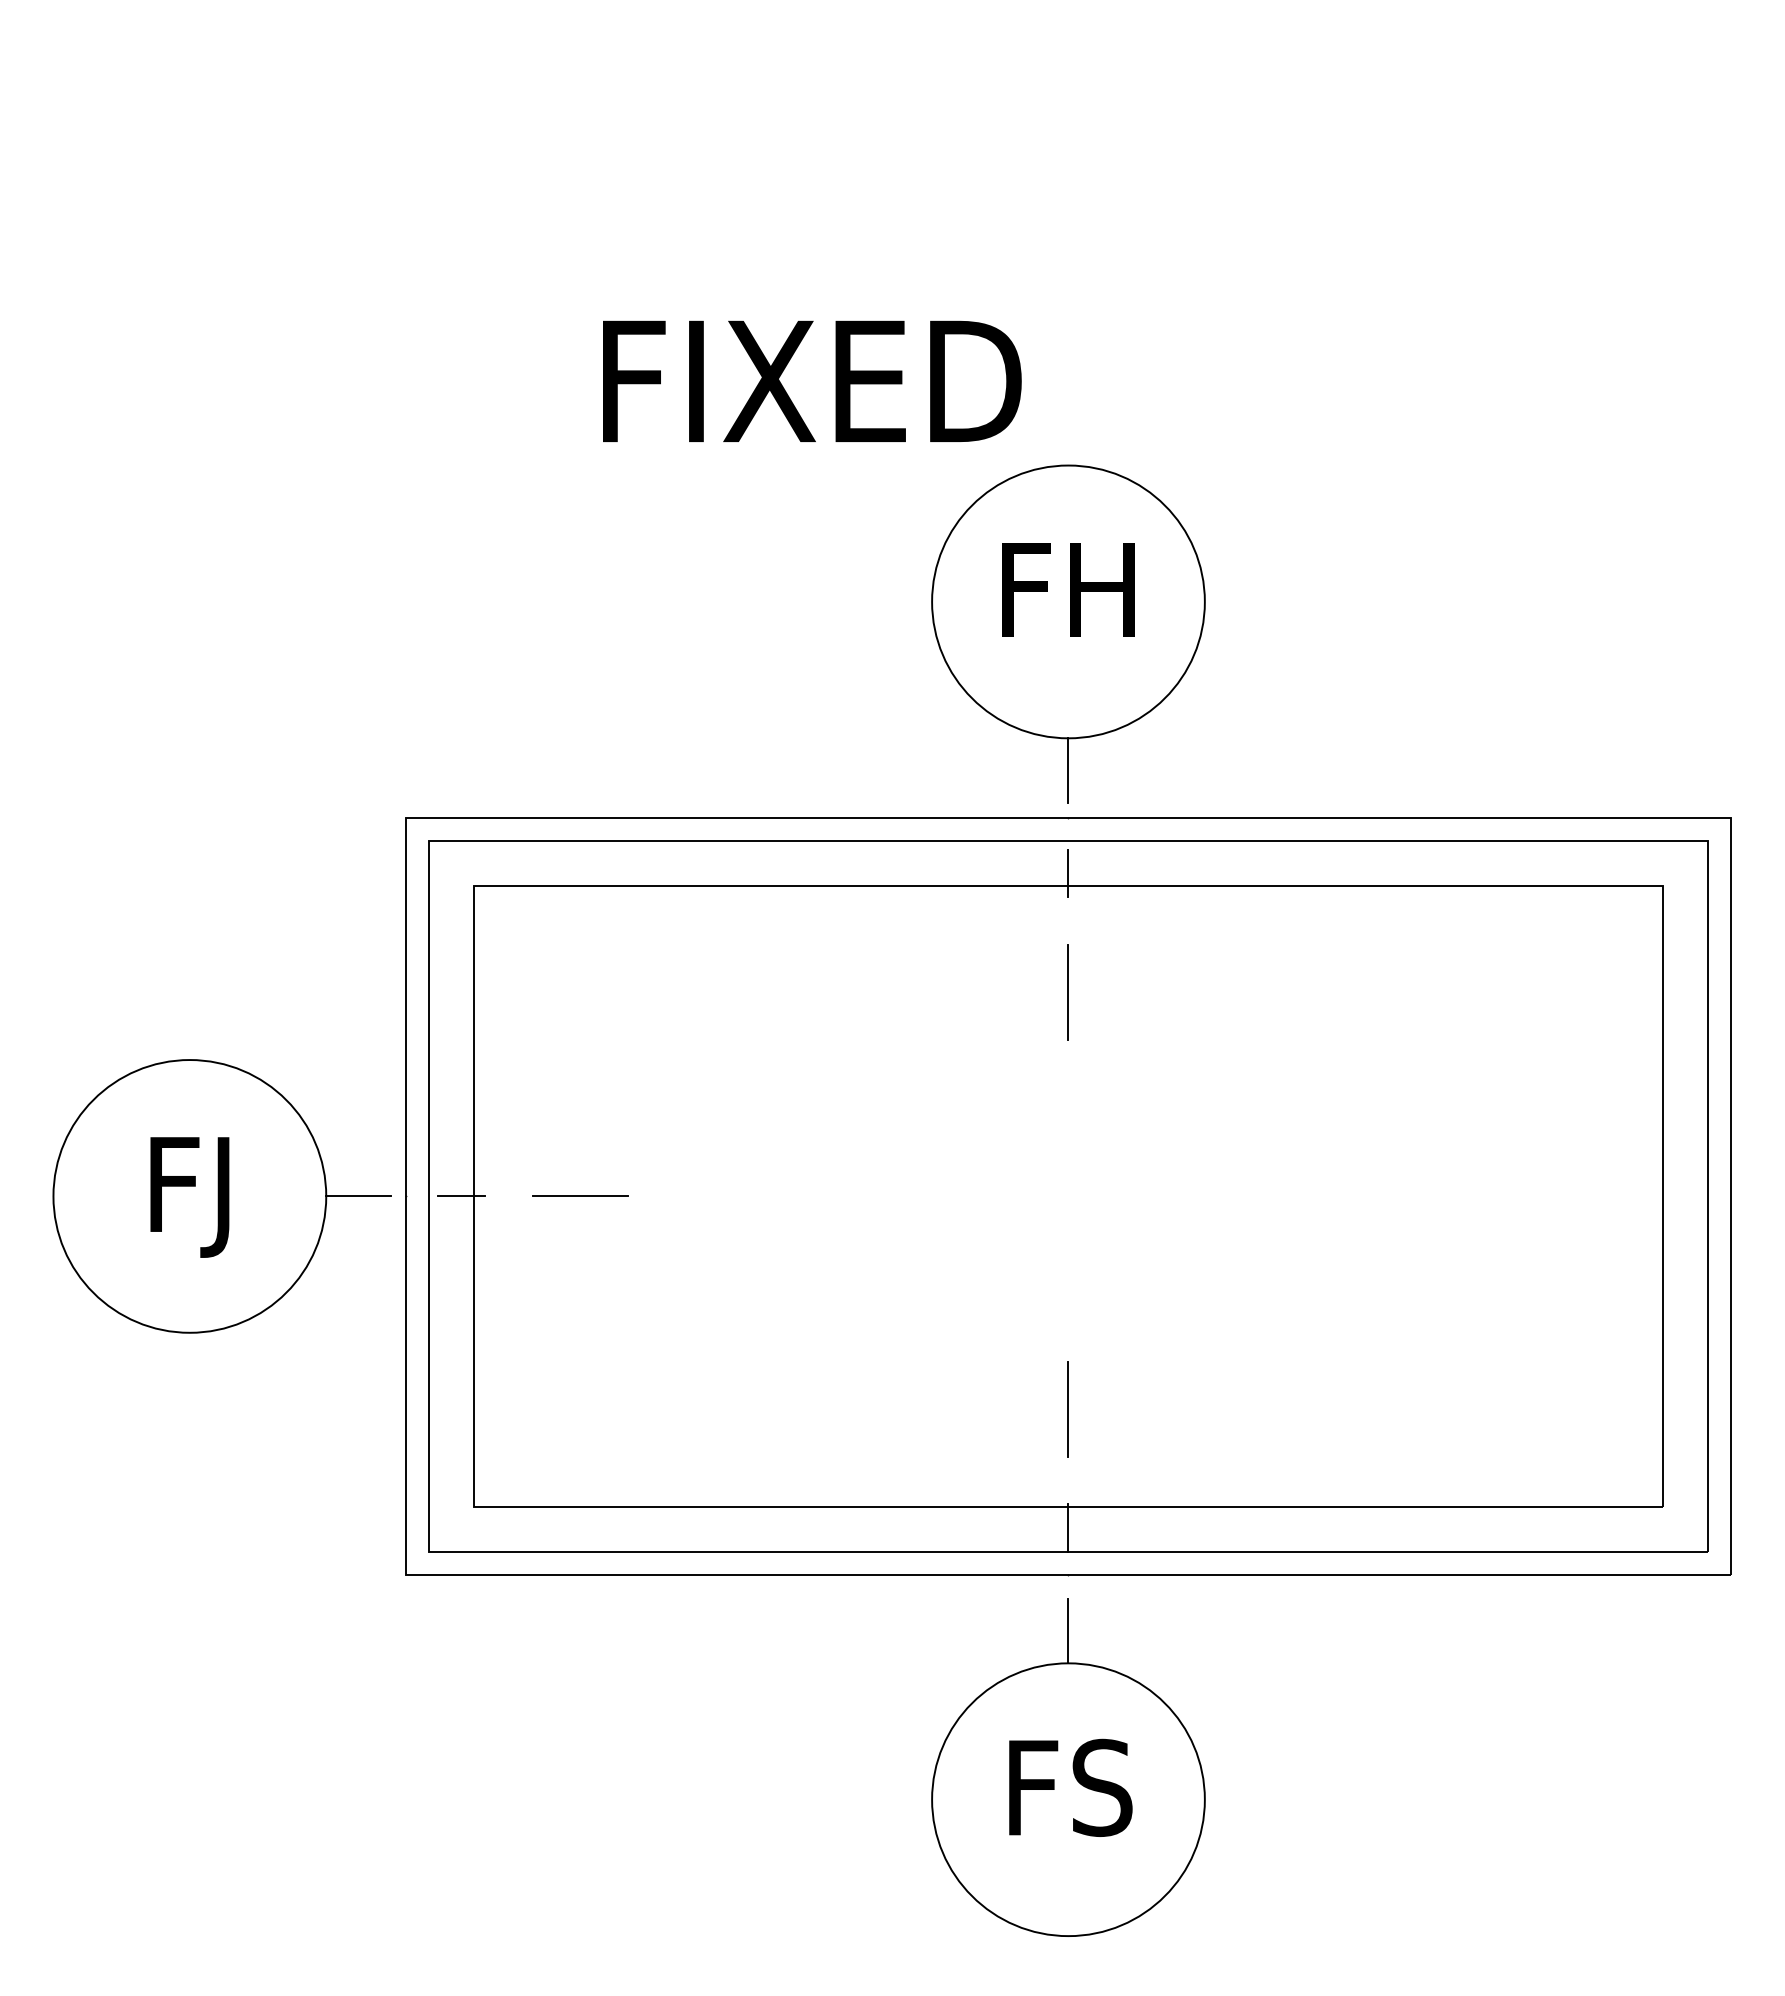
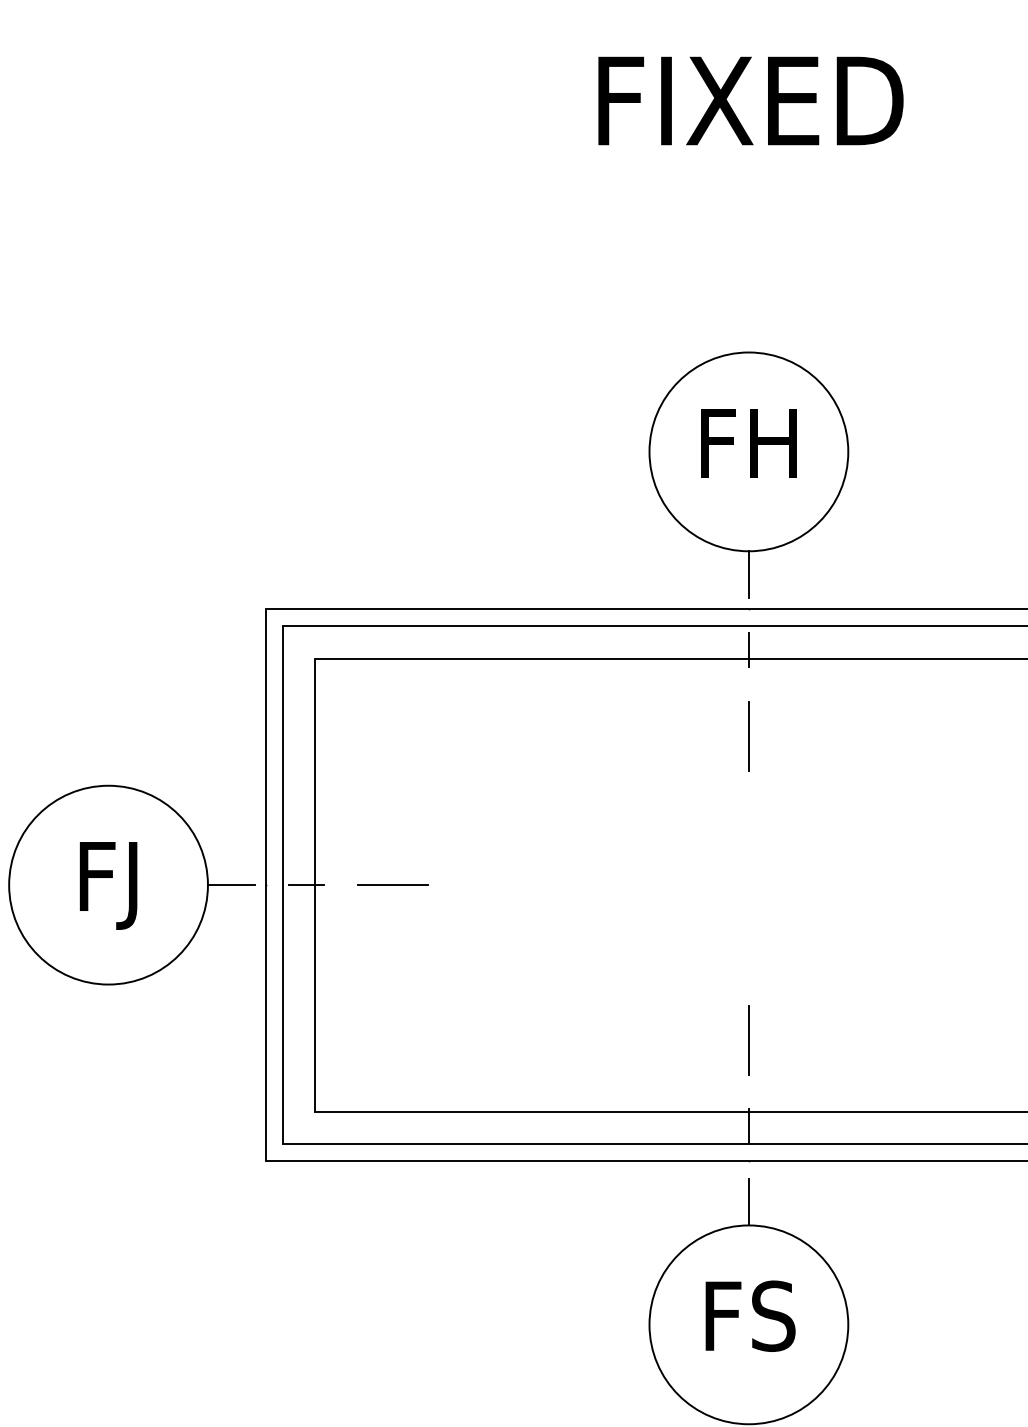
text: (812, 380) -> (751, 100), moved

